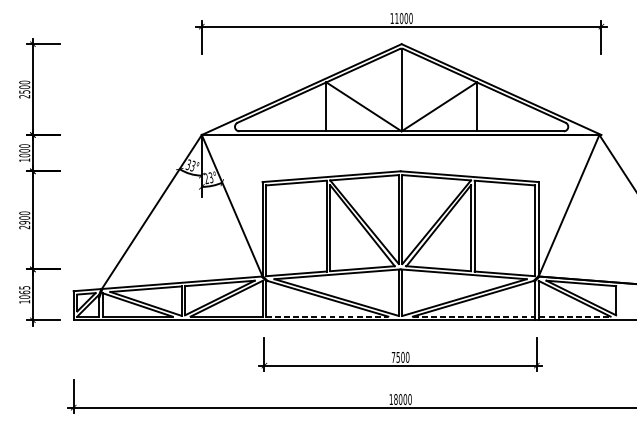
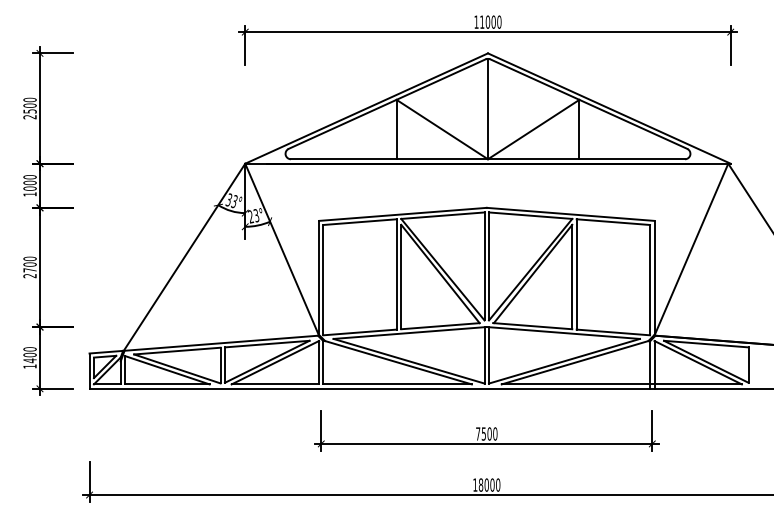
text: (24, 222) -> (29, 270), 2900 -> 2700
text: (24, 292) -> (29, 355), 1065 -> 1400
line: (327, 316) -> (398, 384), dashed -> solid
line: (512, 316) -> (622, 384), dashed -> solid

